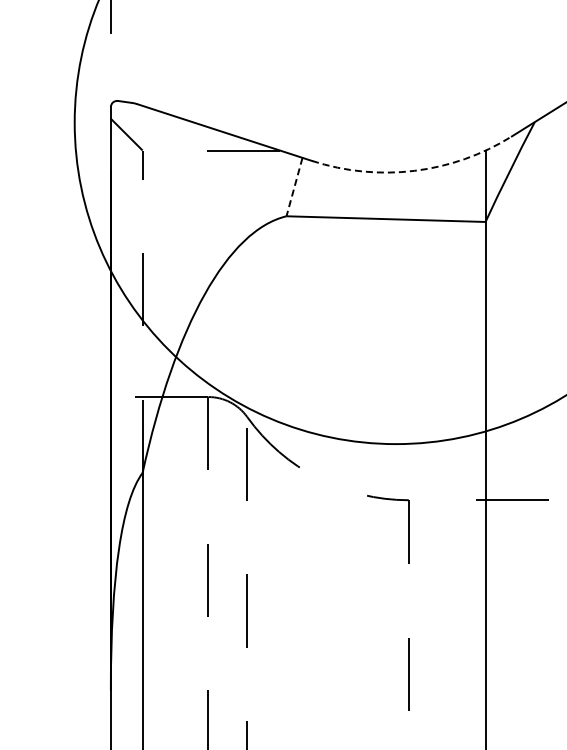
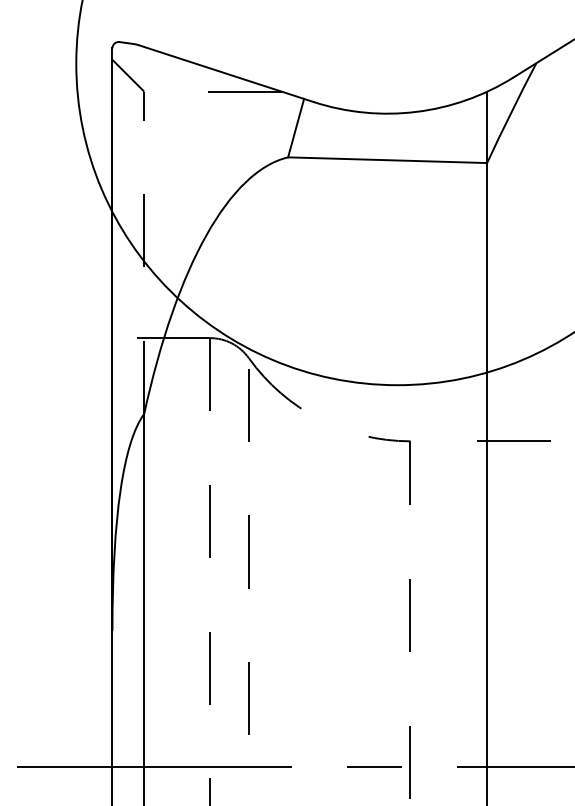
arc: (414, 170) -> (416, 111), dashed -> solid
line: (293, 187) -> (295, 128), dashed -> solid

